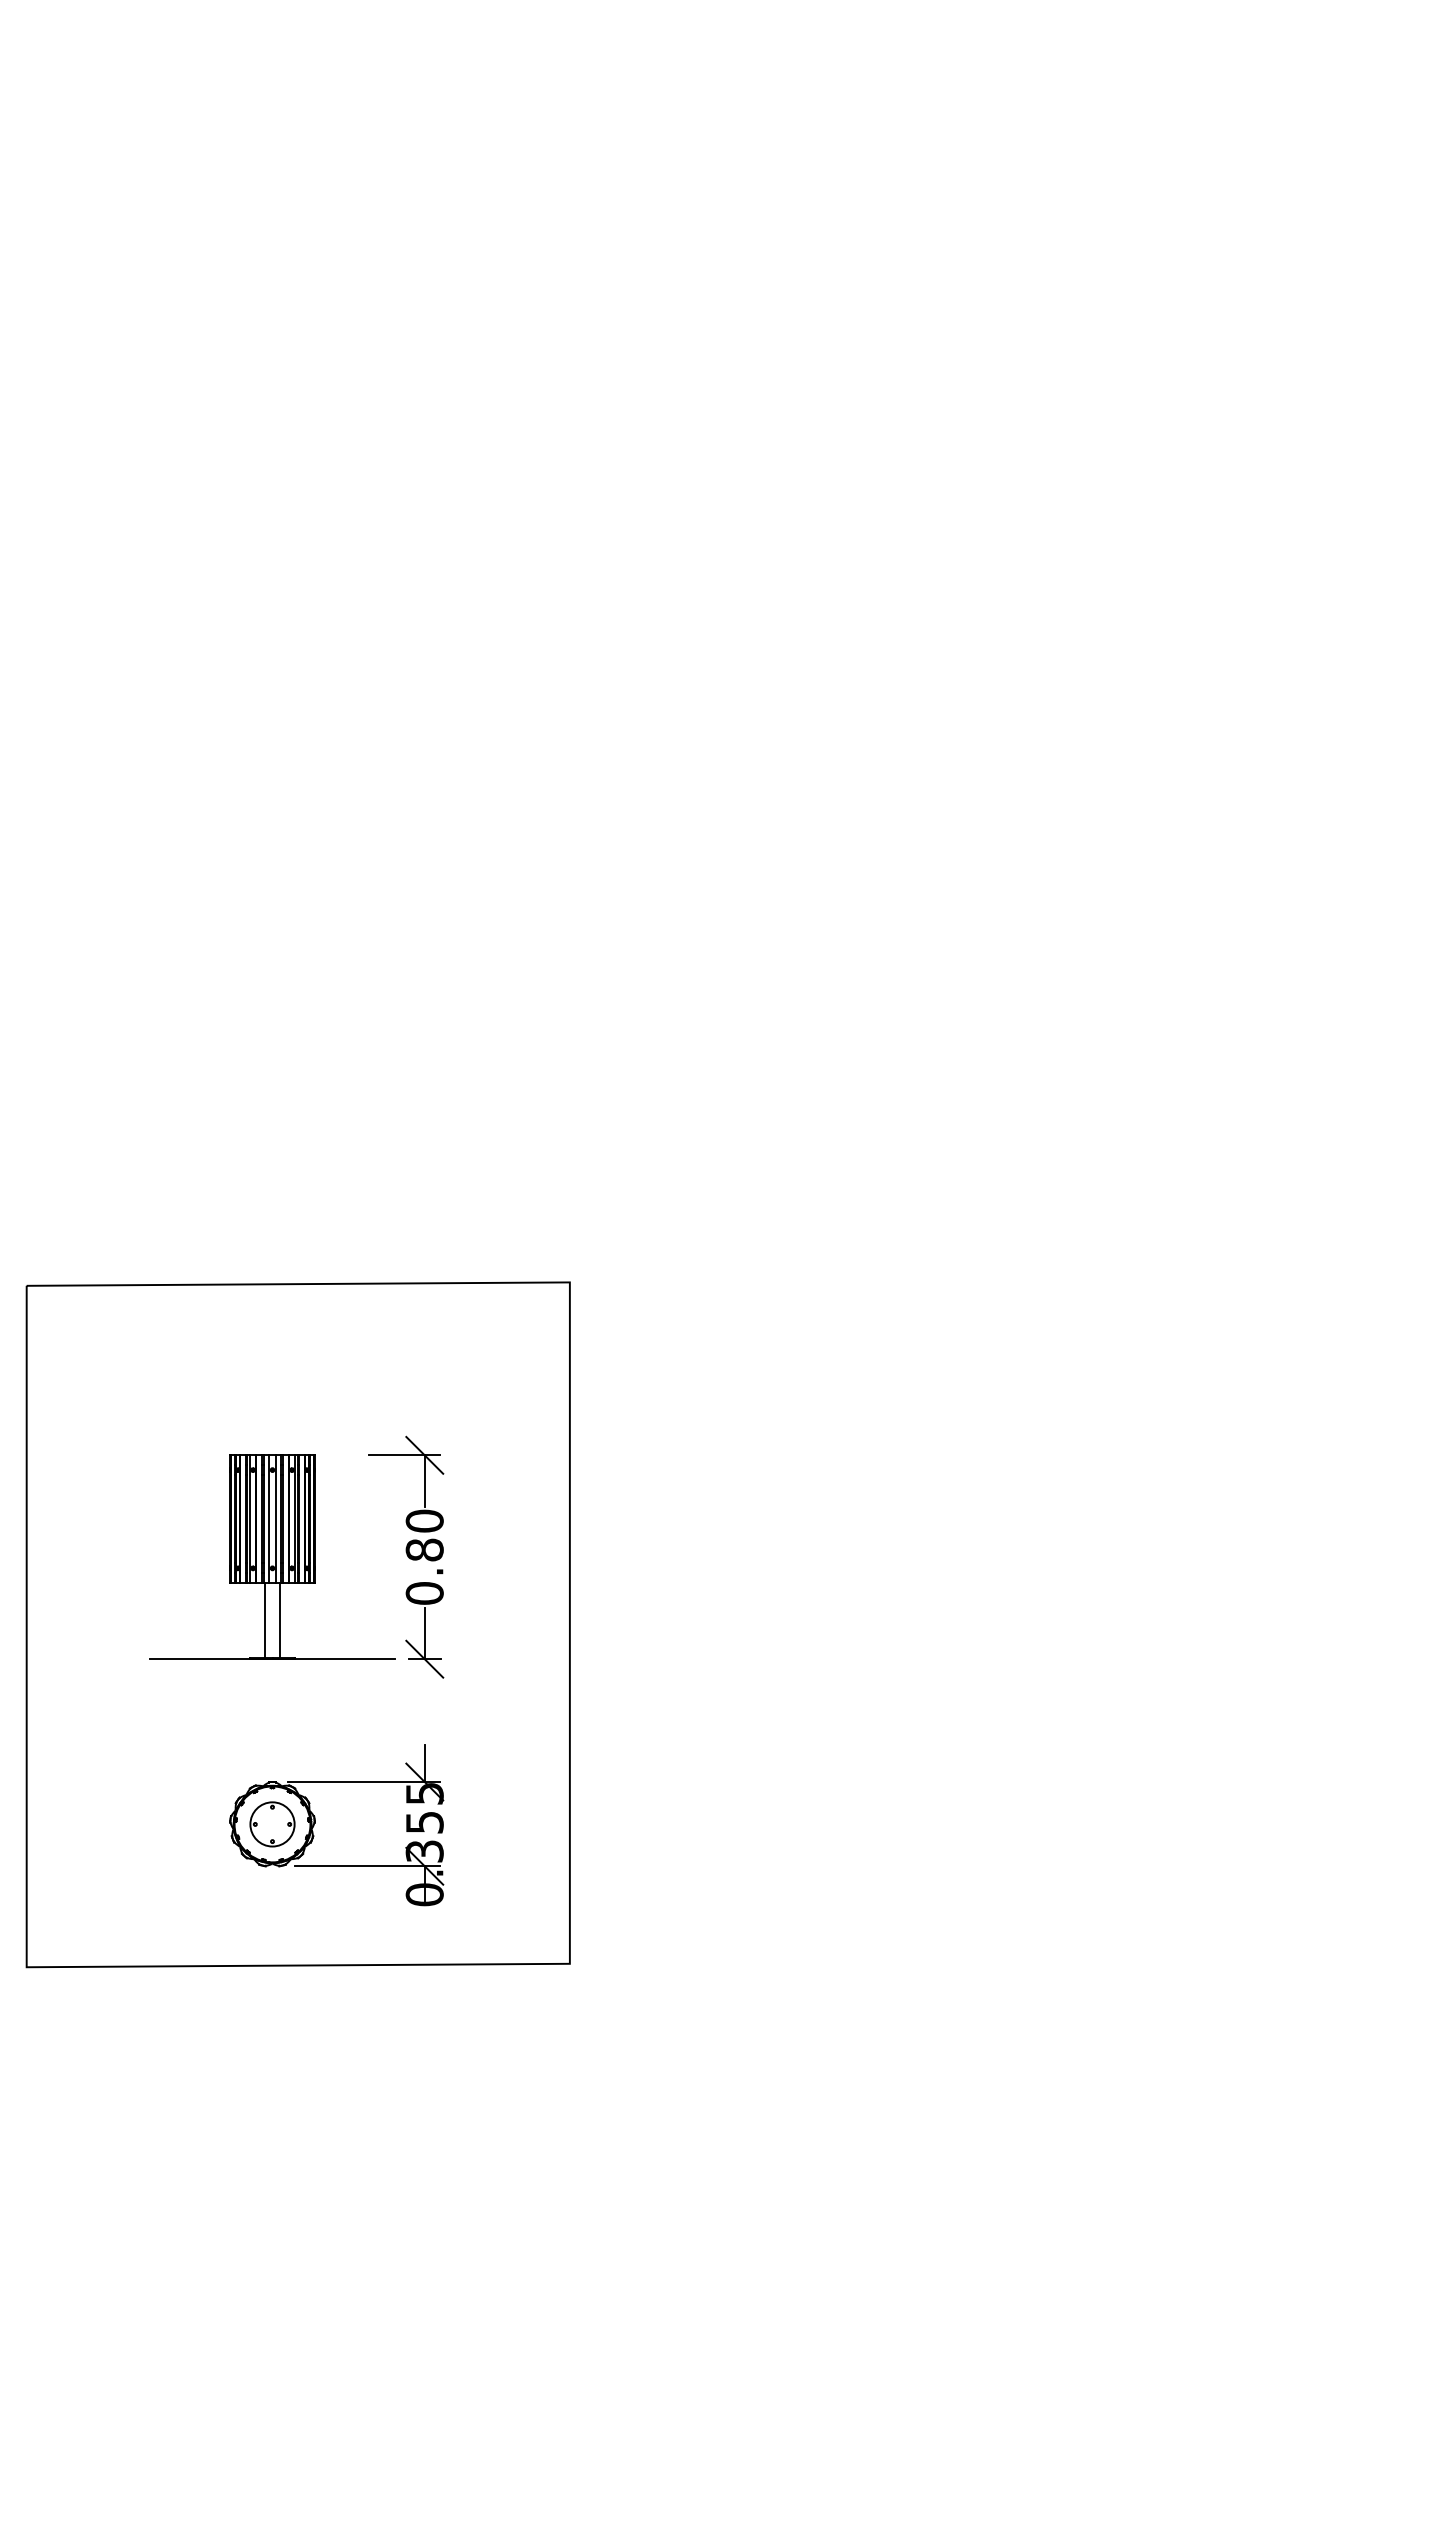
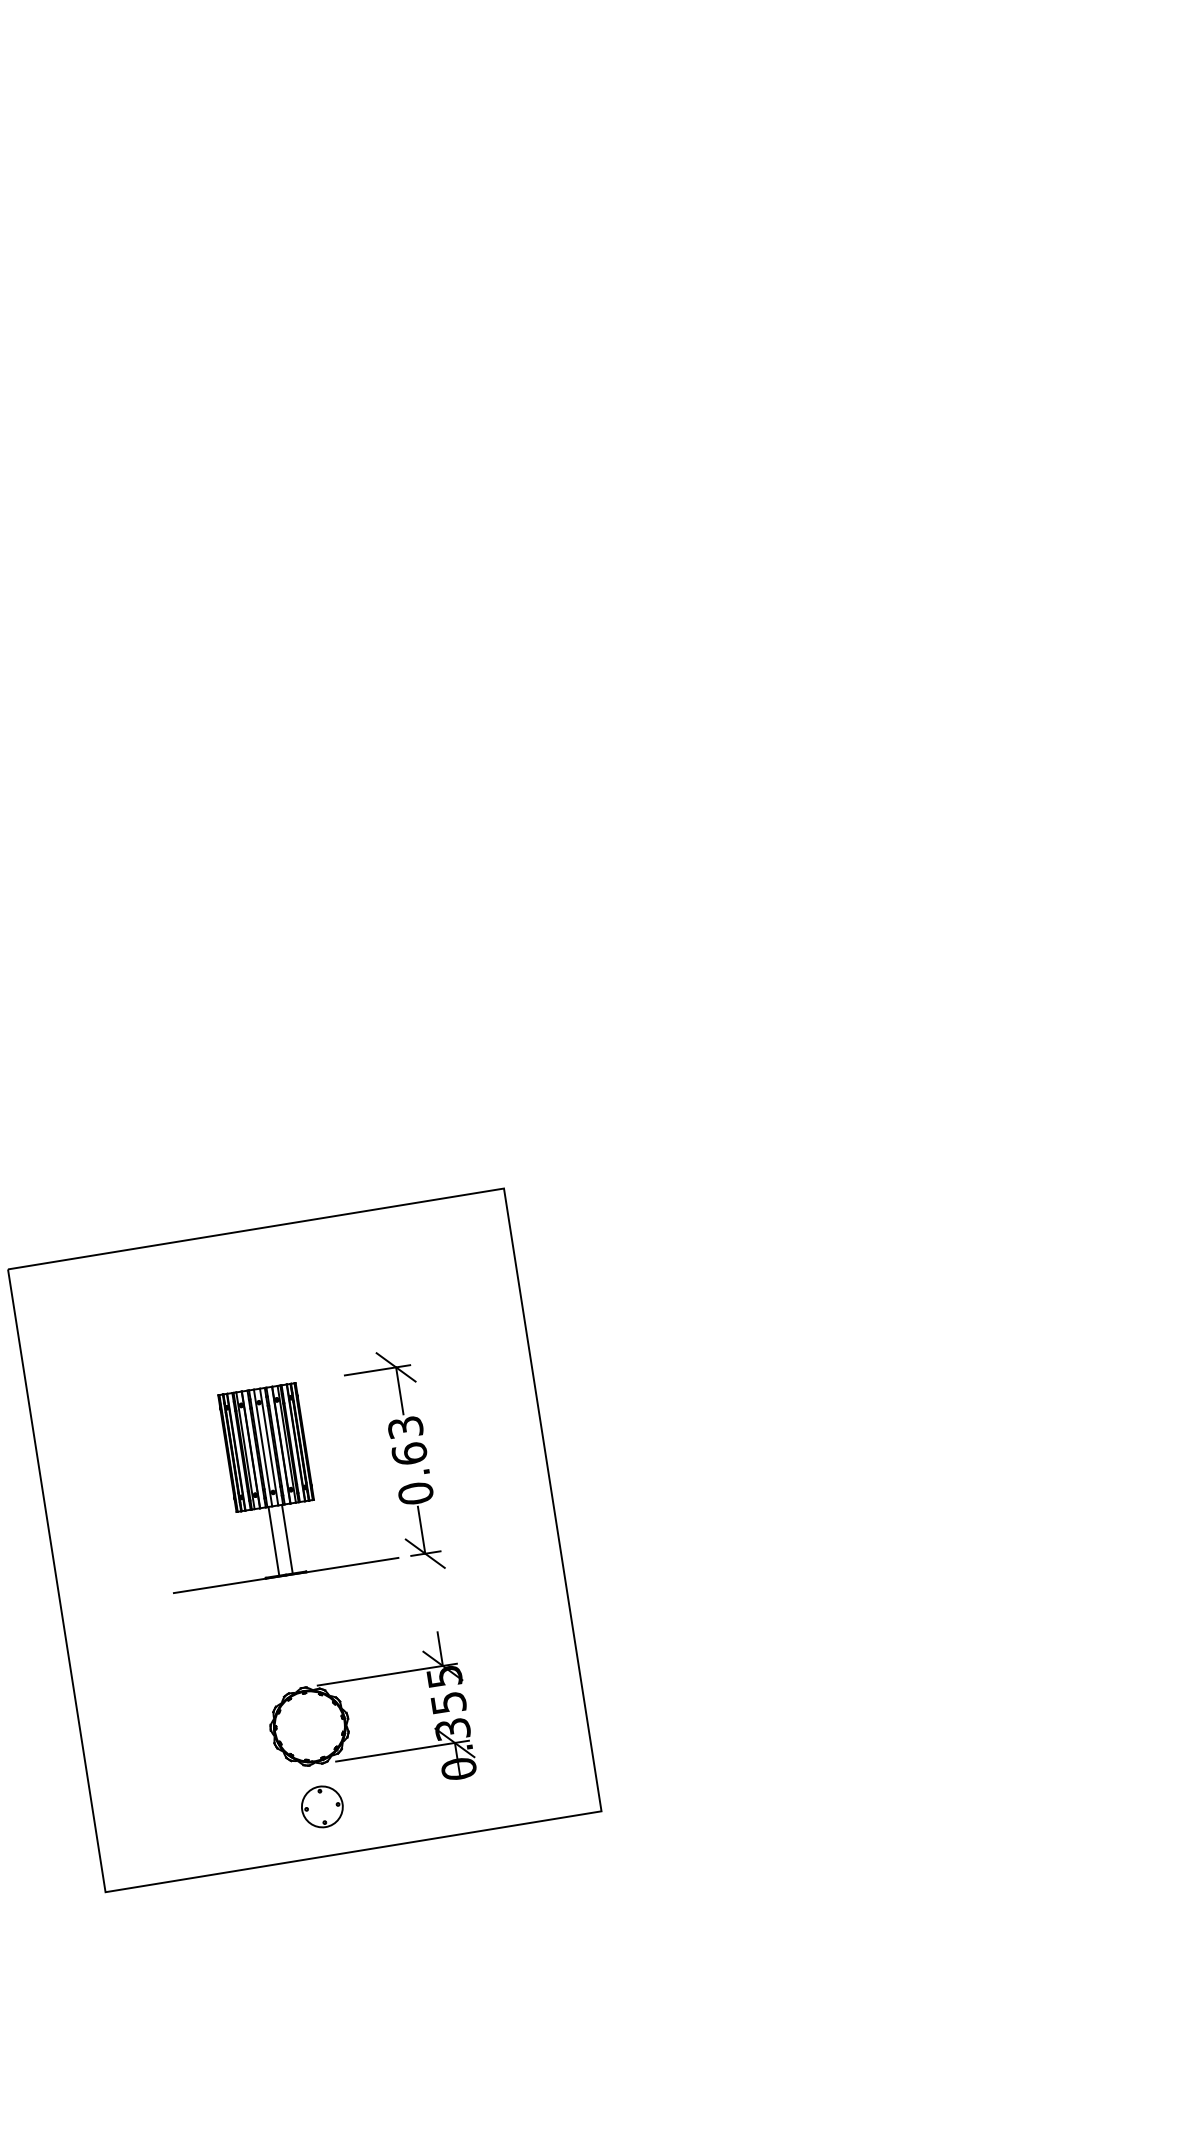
text: (424, 1535) -> (407, 1440), 0.80 -> 0.63
part: (272, 1824) -> (322, 1806), moved

